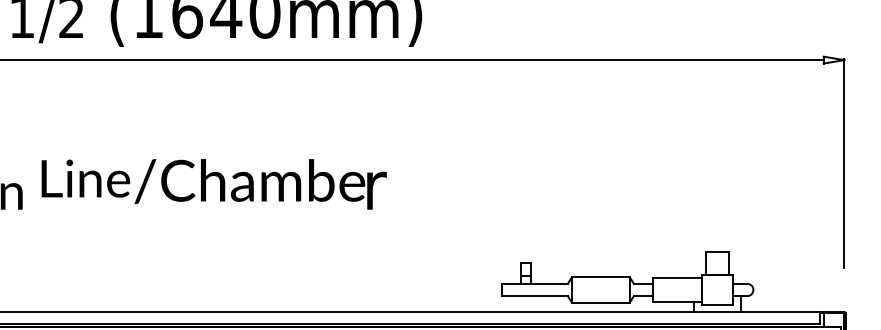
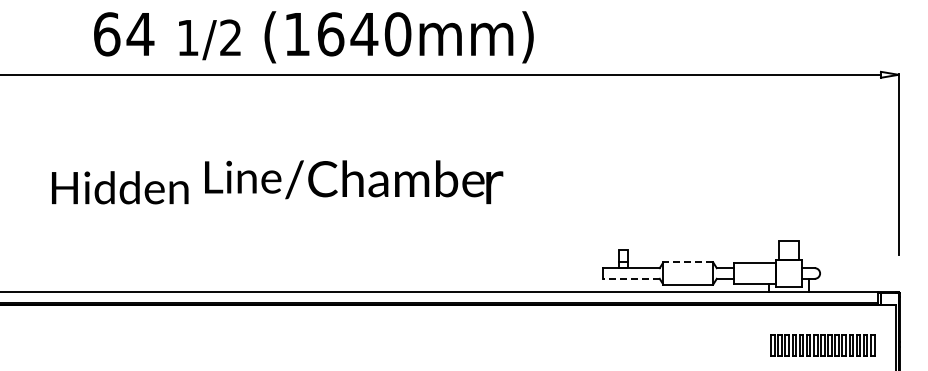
line: (601, 277) -> (688, 262), solid -> dashed
line: (535, 295) -> (631, 278), solid -> dashed

